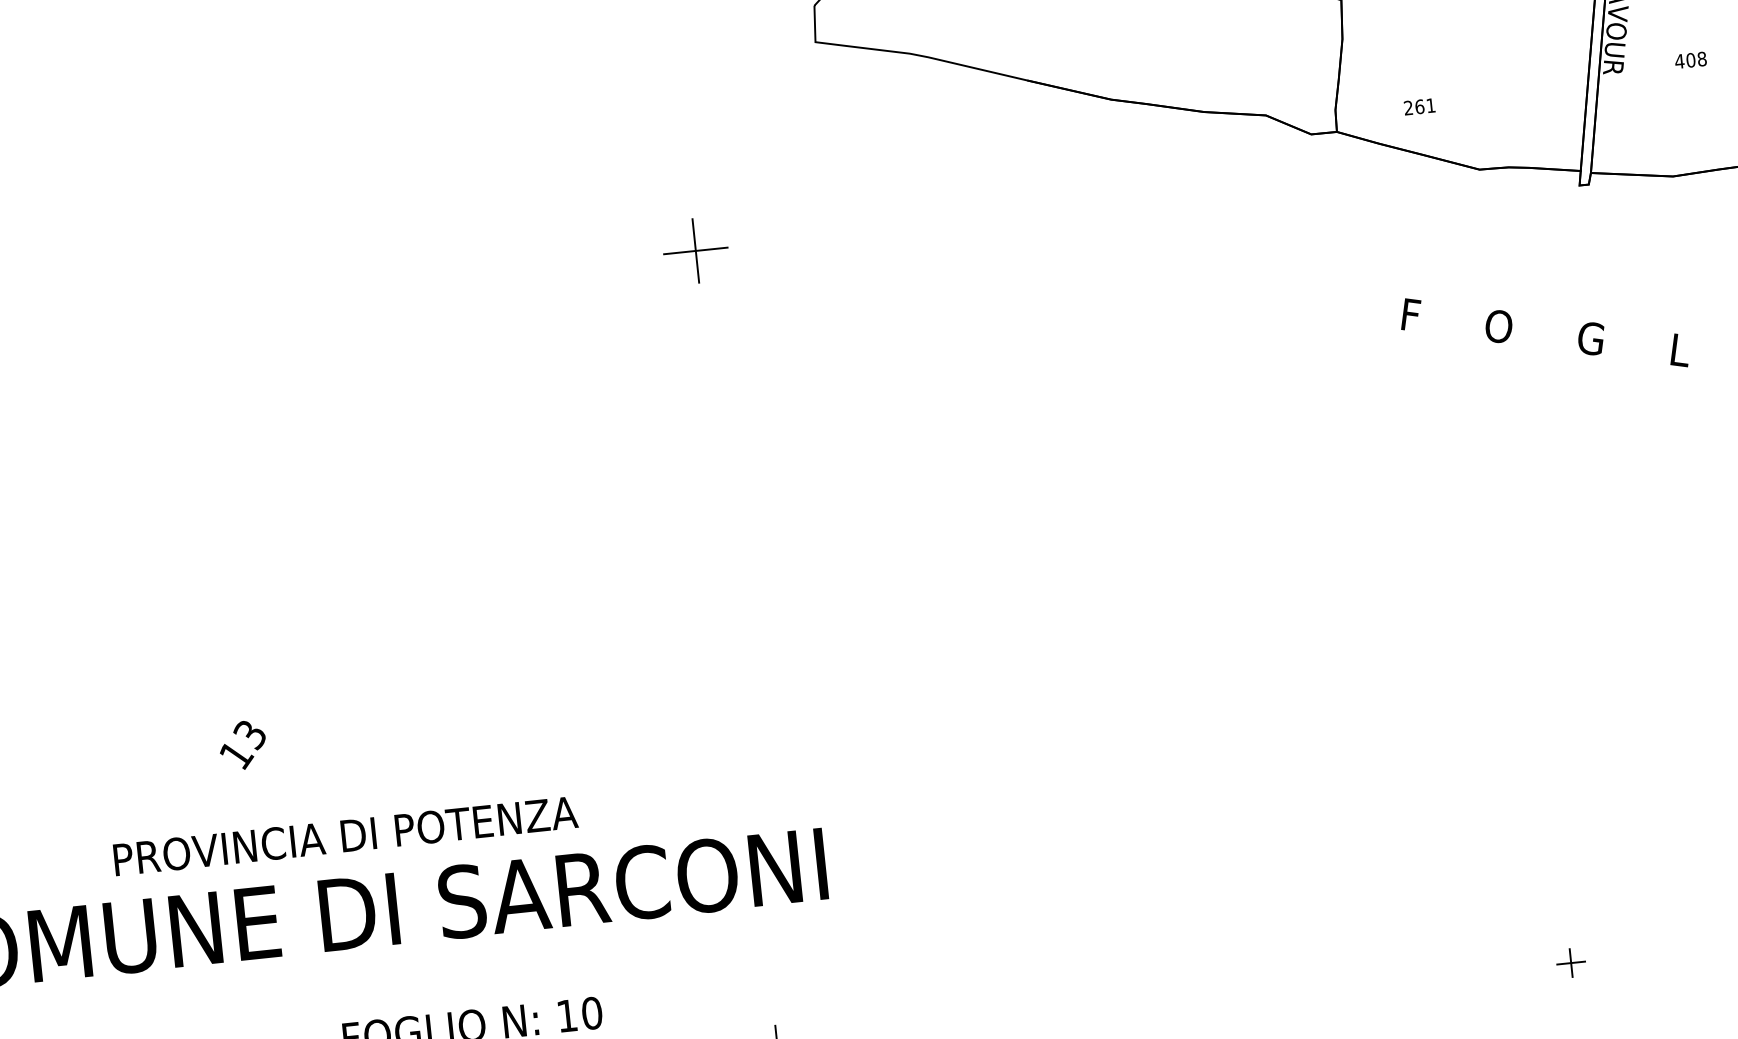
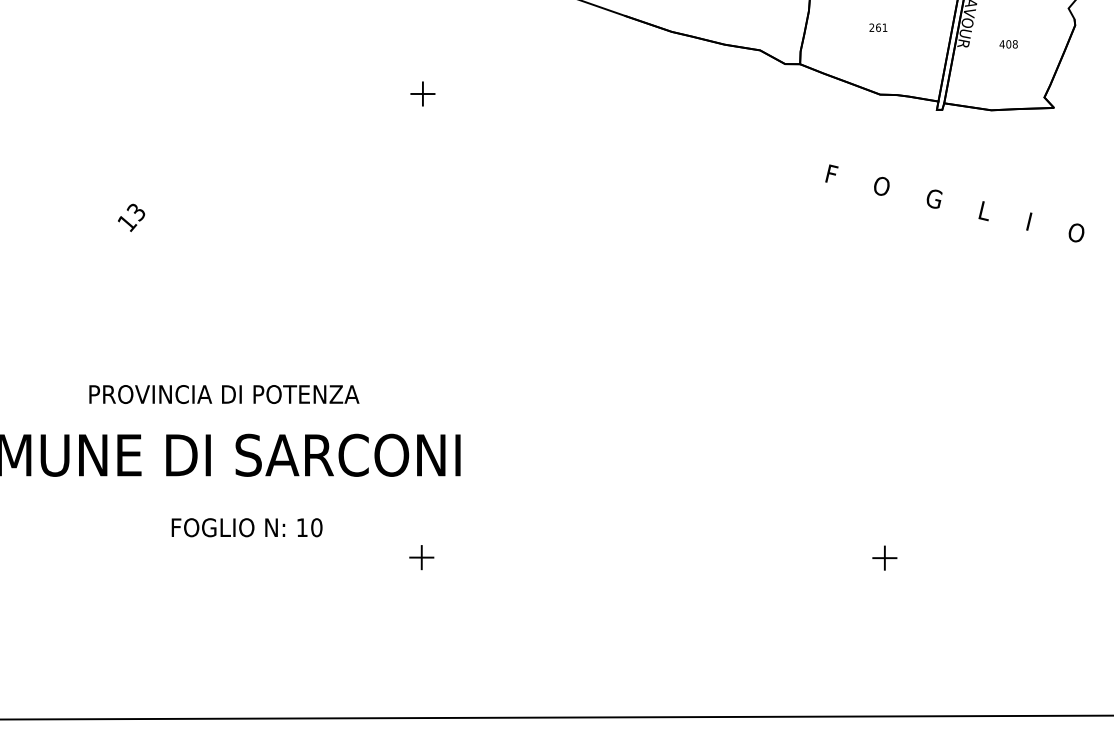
text: (1419, 106) -> (878, 27), moved
part: (695, 250) -> (422, 93), size x0.62
text: (242, 744) -> (131, 217), moved
text: (345, 836) -> (224, 394), moved
part: (1570, 962) -> (884, 557), size x1.43

